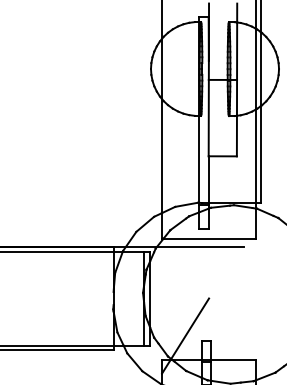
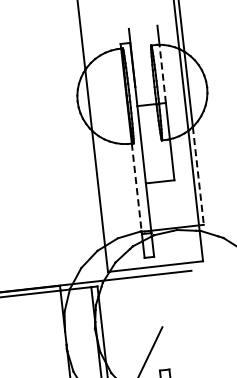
line: (237, 51) -> (163, 74), solid -> dashed
line: (260, 155) -> (198, 176), solid -> dashed
line: (199, 159) -> (136, 187), solid -> dashed

